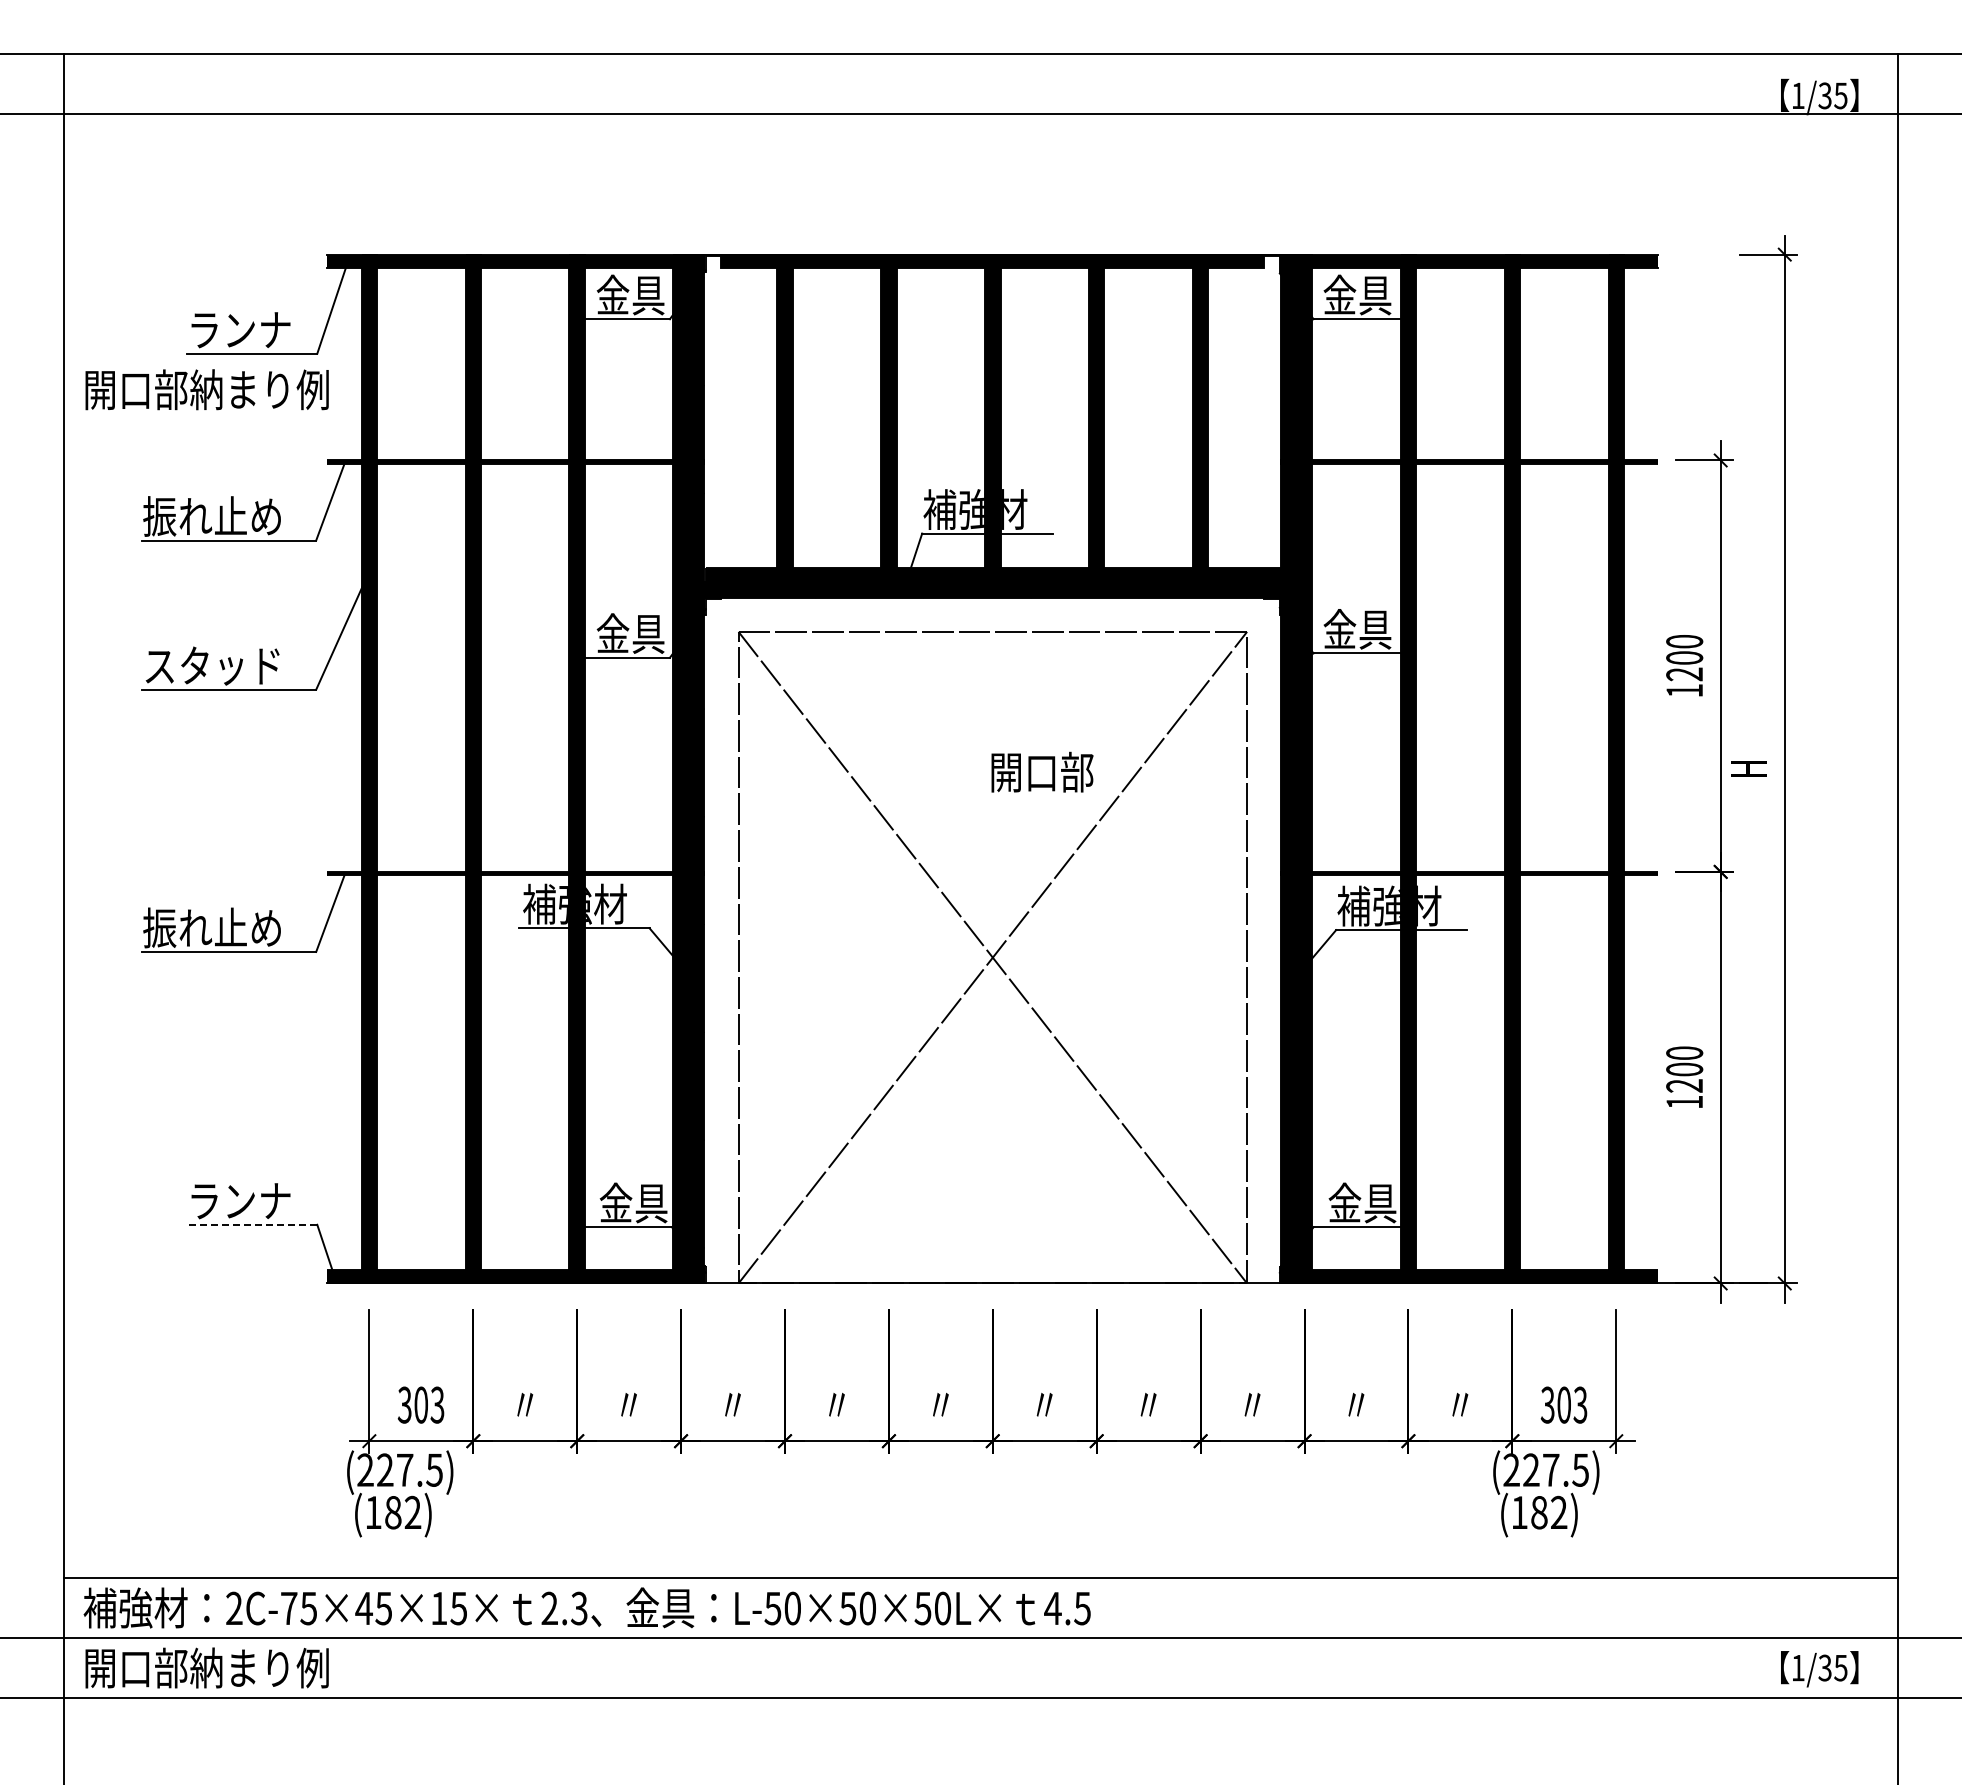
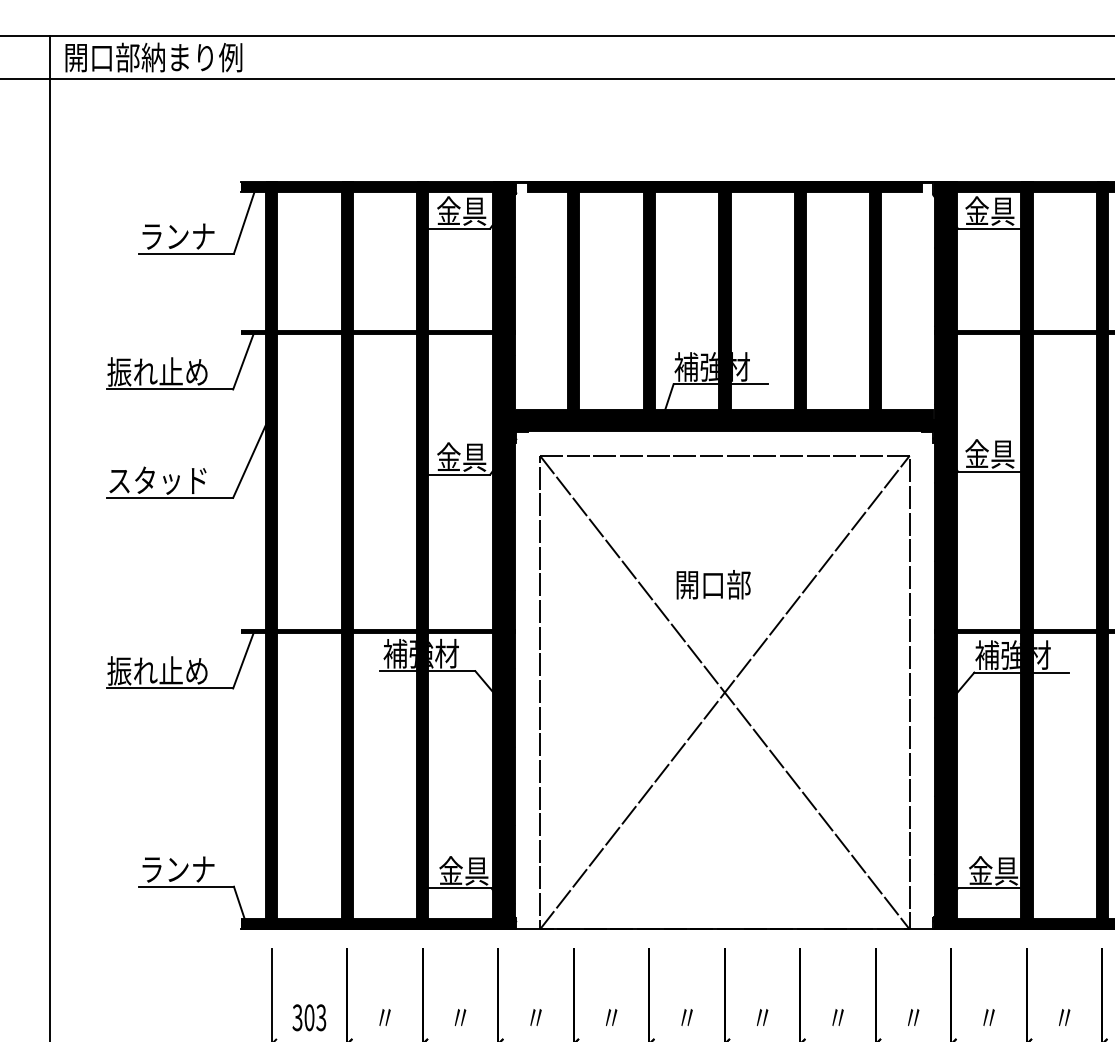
text: (206, 389) -> (153, 57), moved
text: (1042, 771) -> (713, 584), moved
line: (251, 1224) -> (186, 886), dashed -> solid

